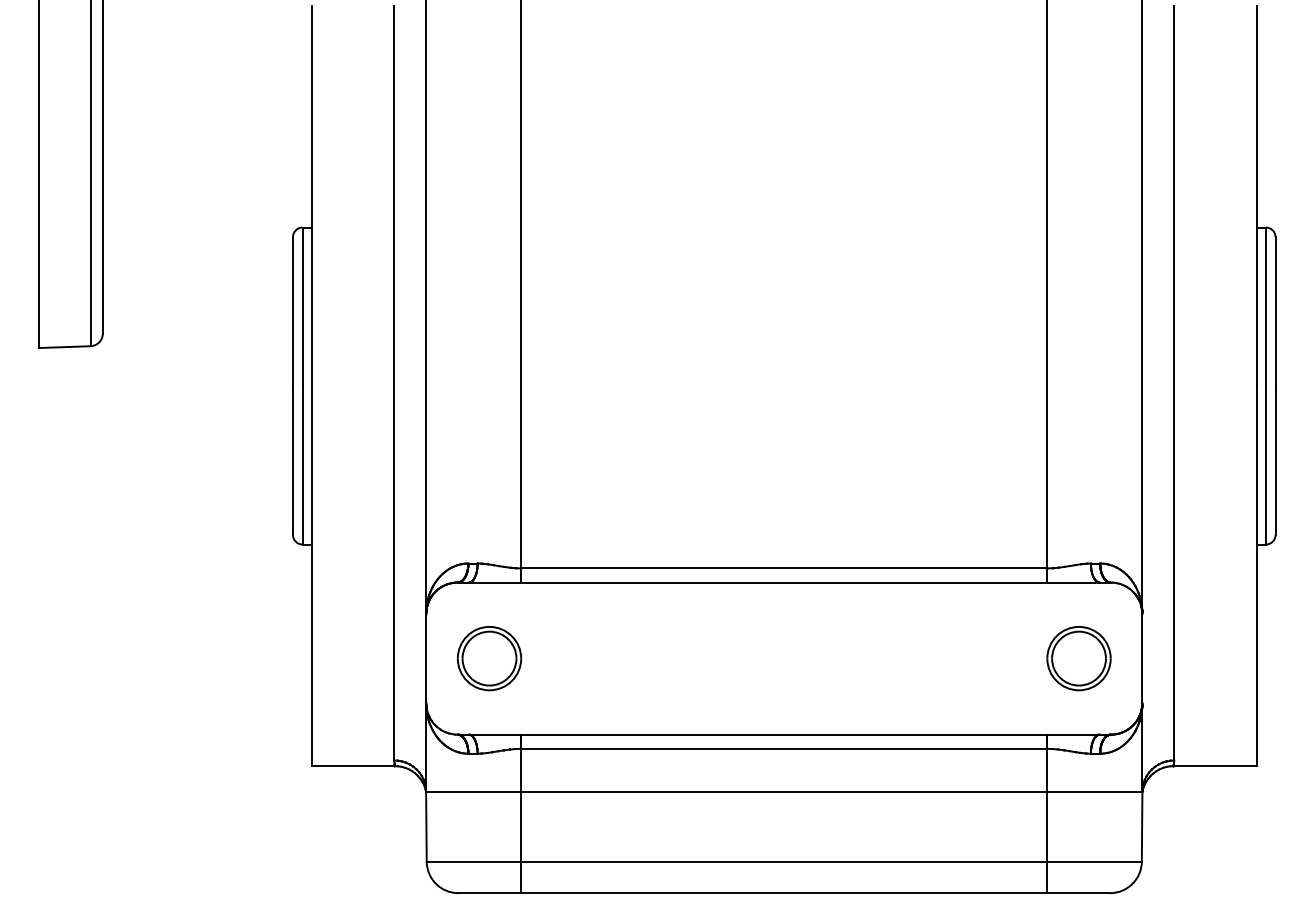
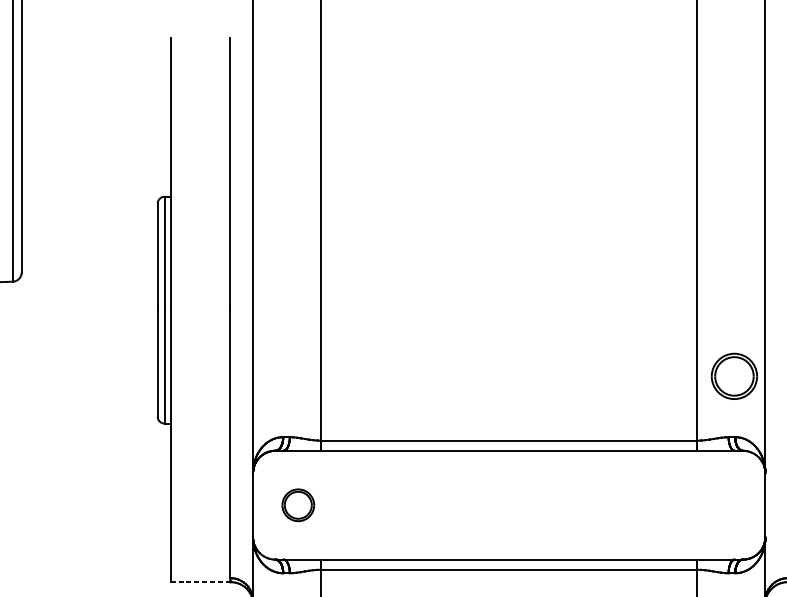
part: (489, 658) -> (298, 505), size x0.7
part: (1078, 658) -> (734, 376), moved
line: (353, 766) -> (201, 582), solid -> dashed

